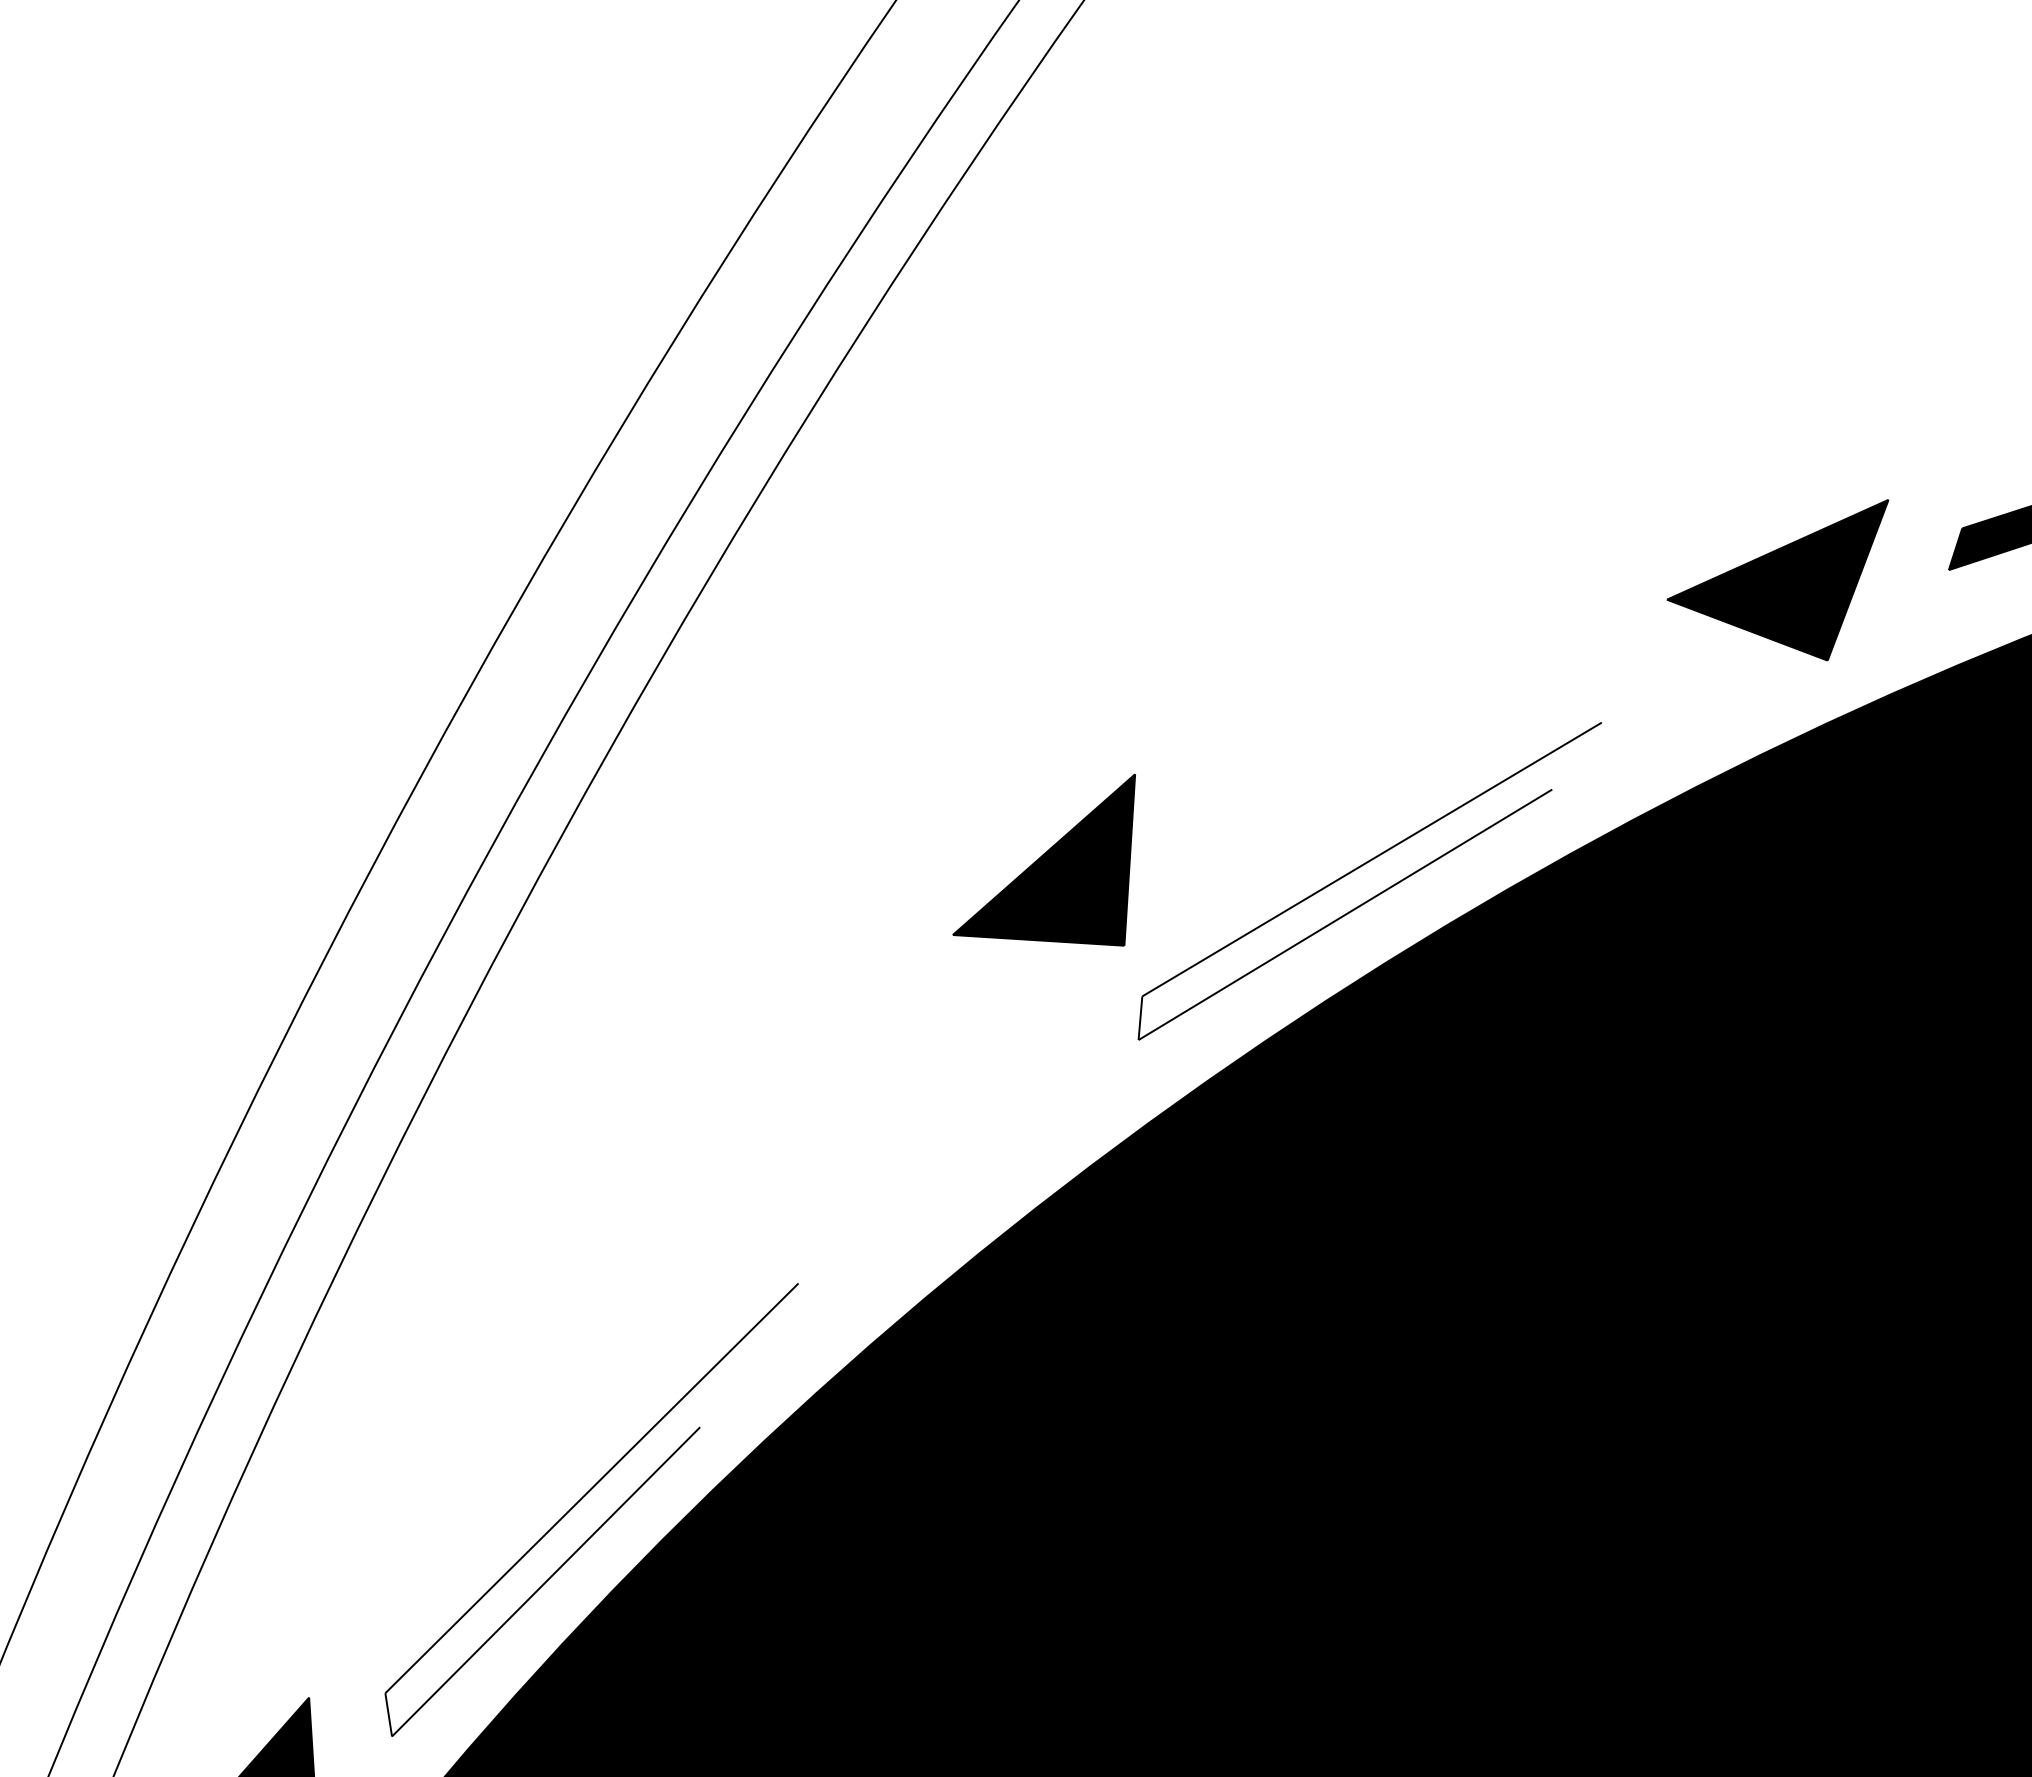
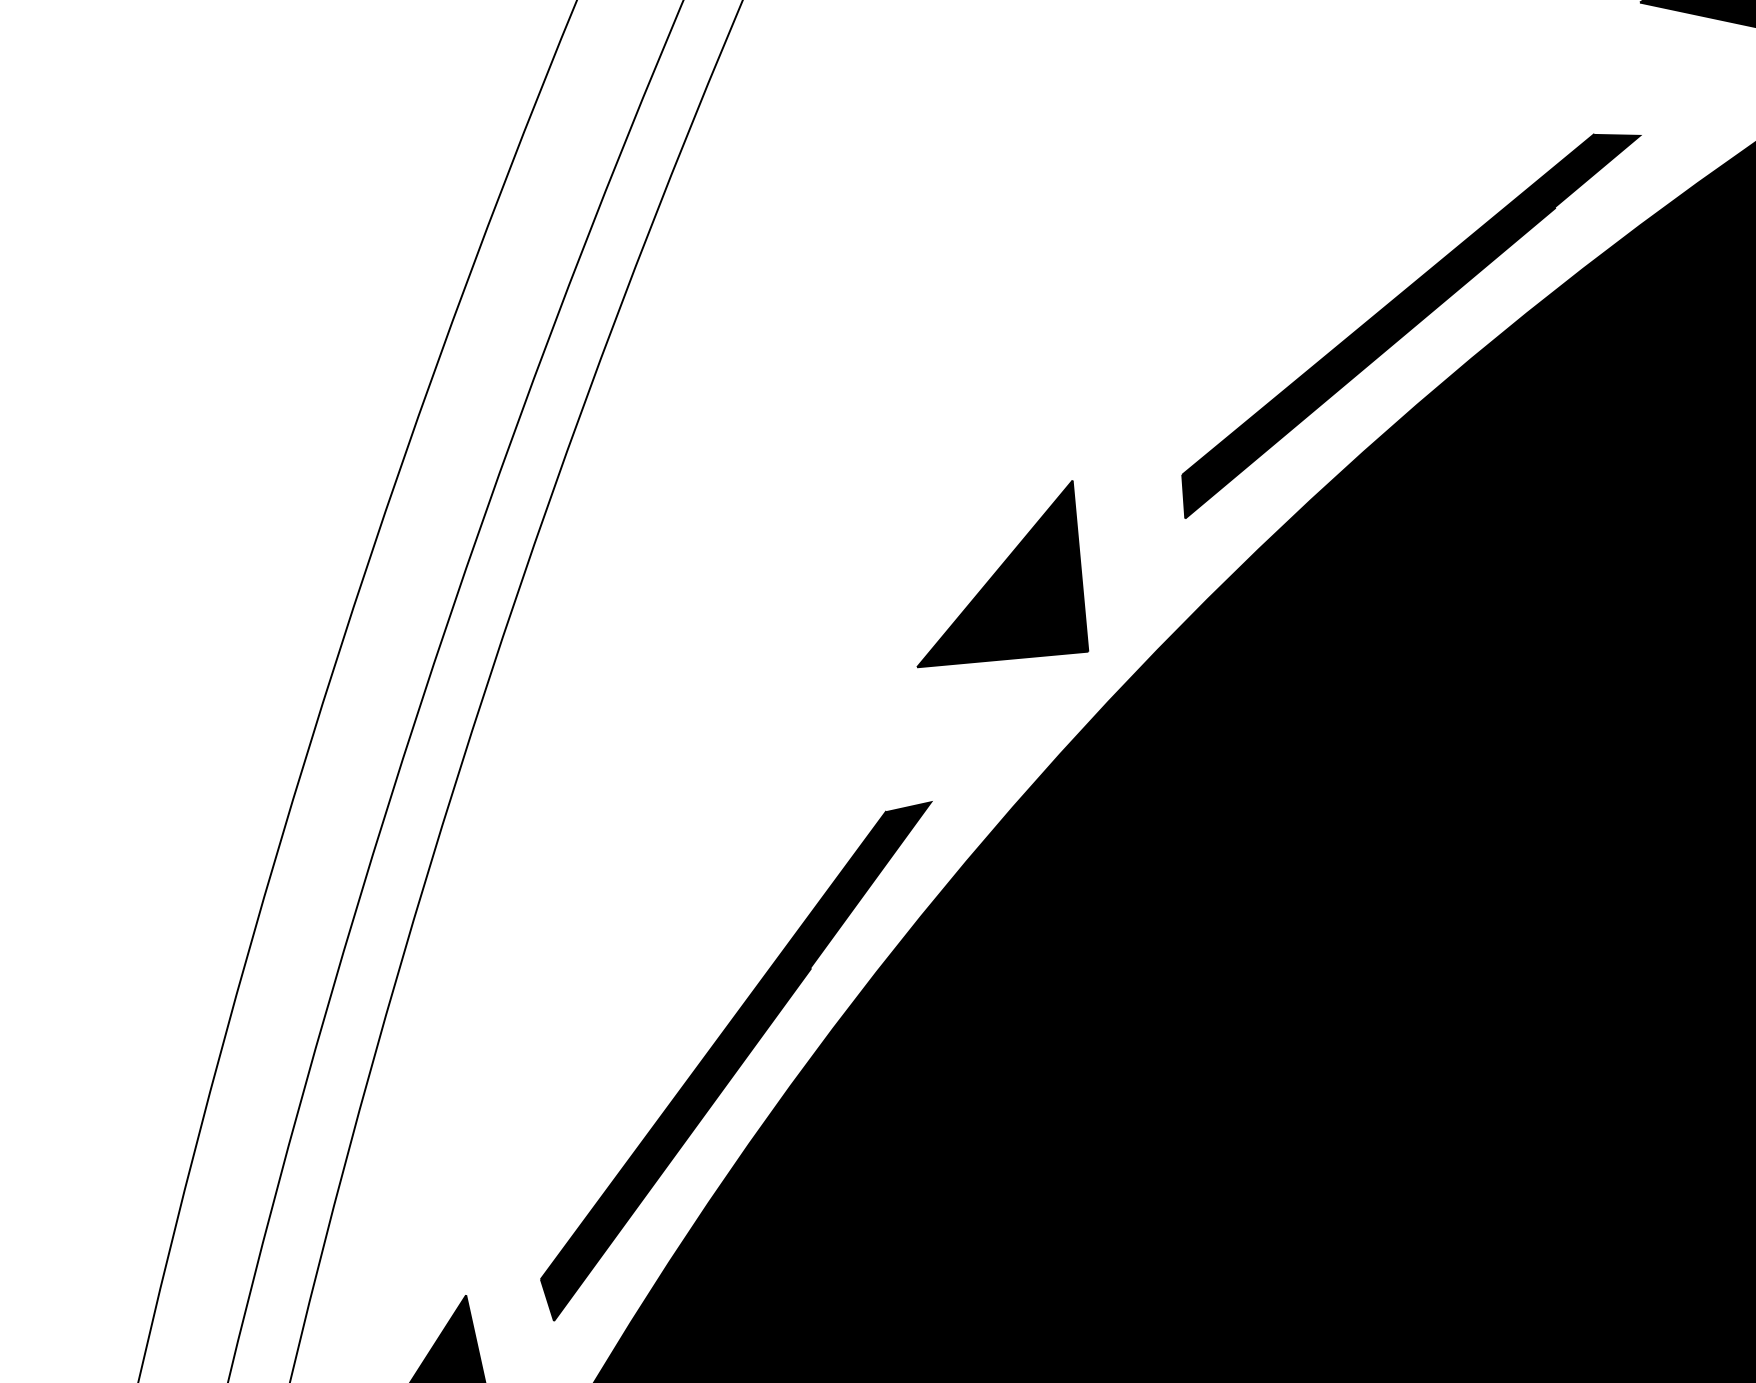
part: (1043, 859) -> (995, 578), moved
fill: (1393, 881) -> (1412, 322), added
fill: (615, 1508) -> (739, 1061), added

